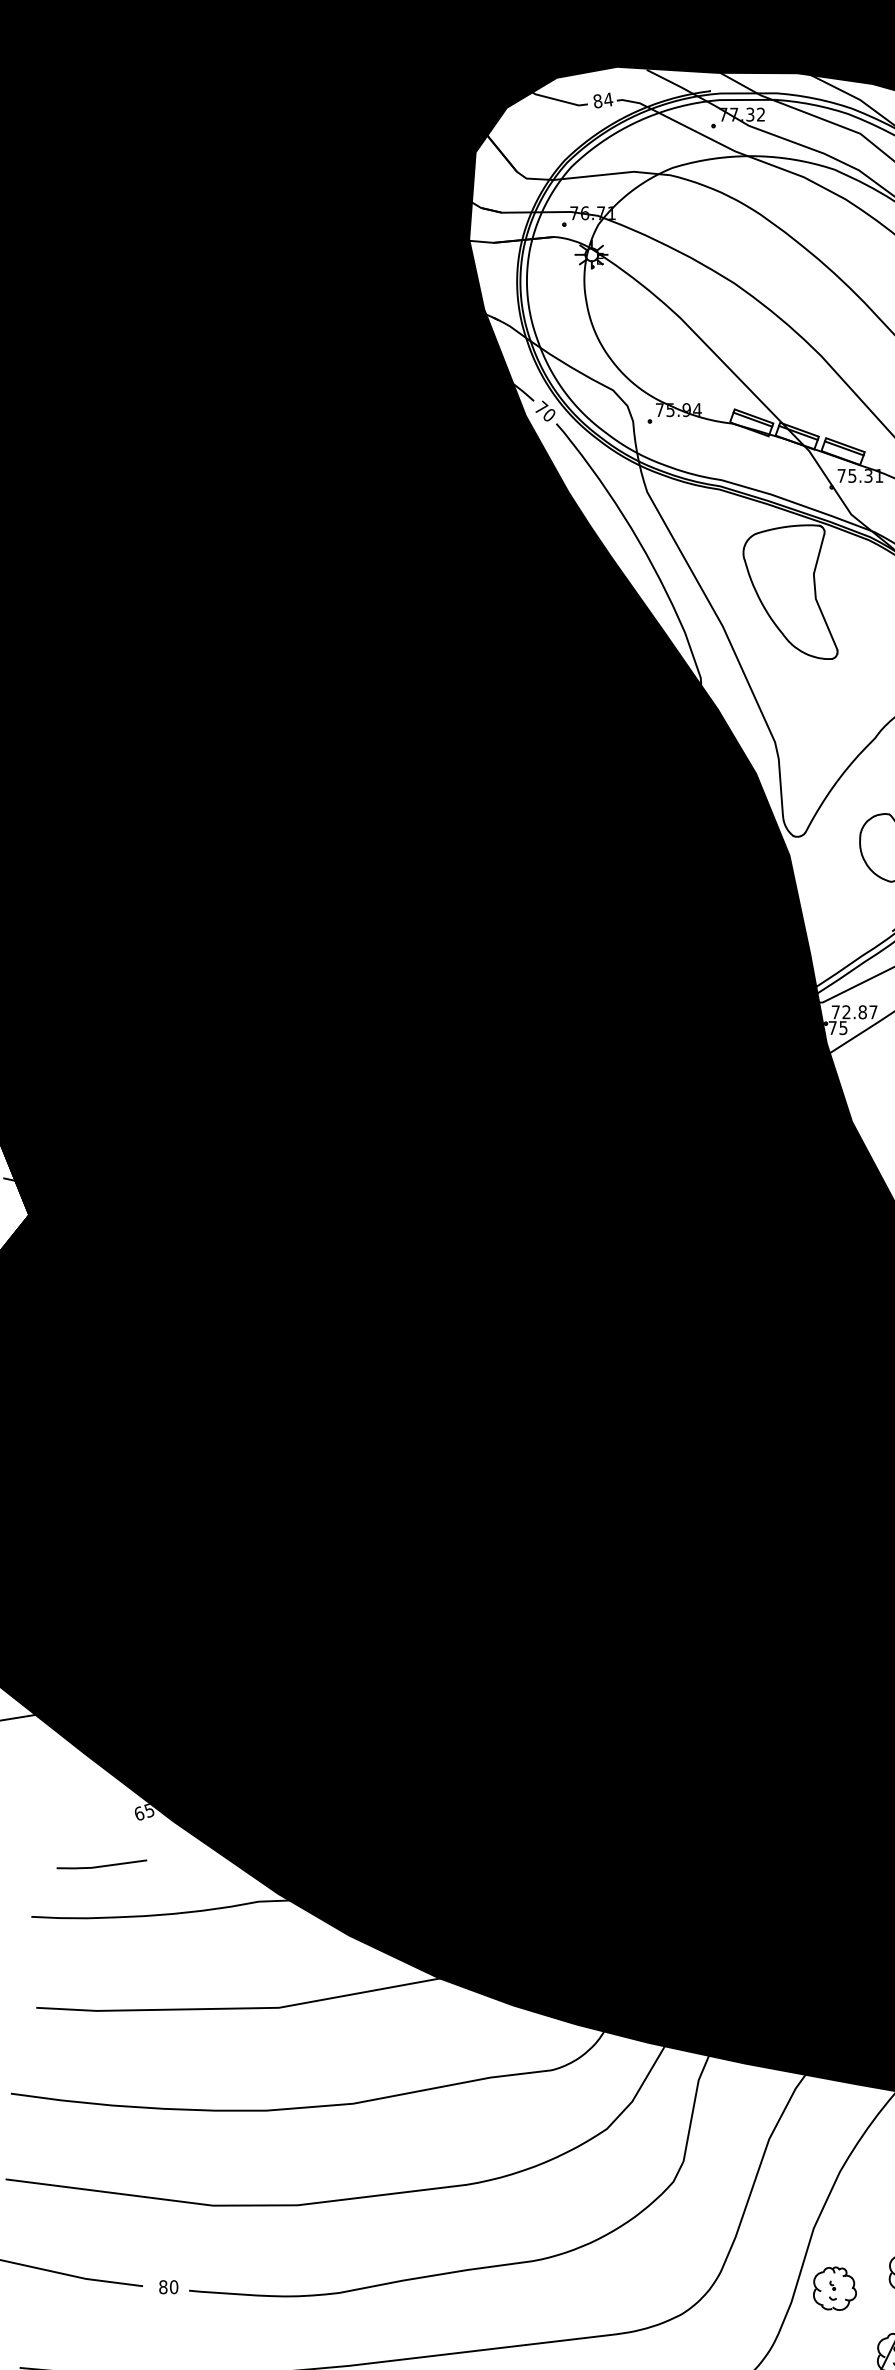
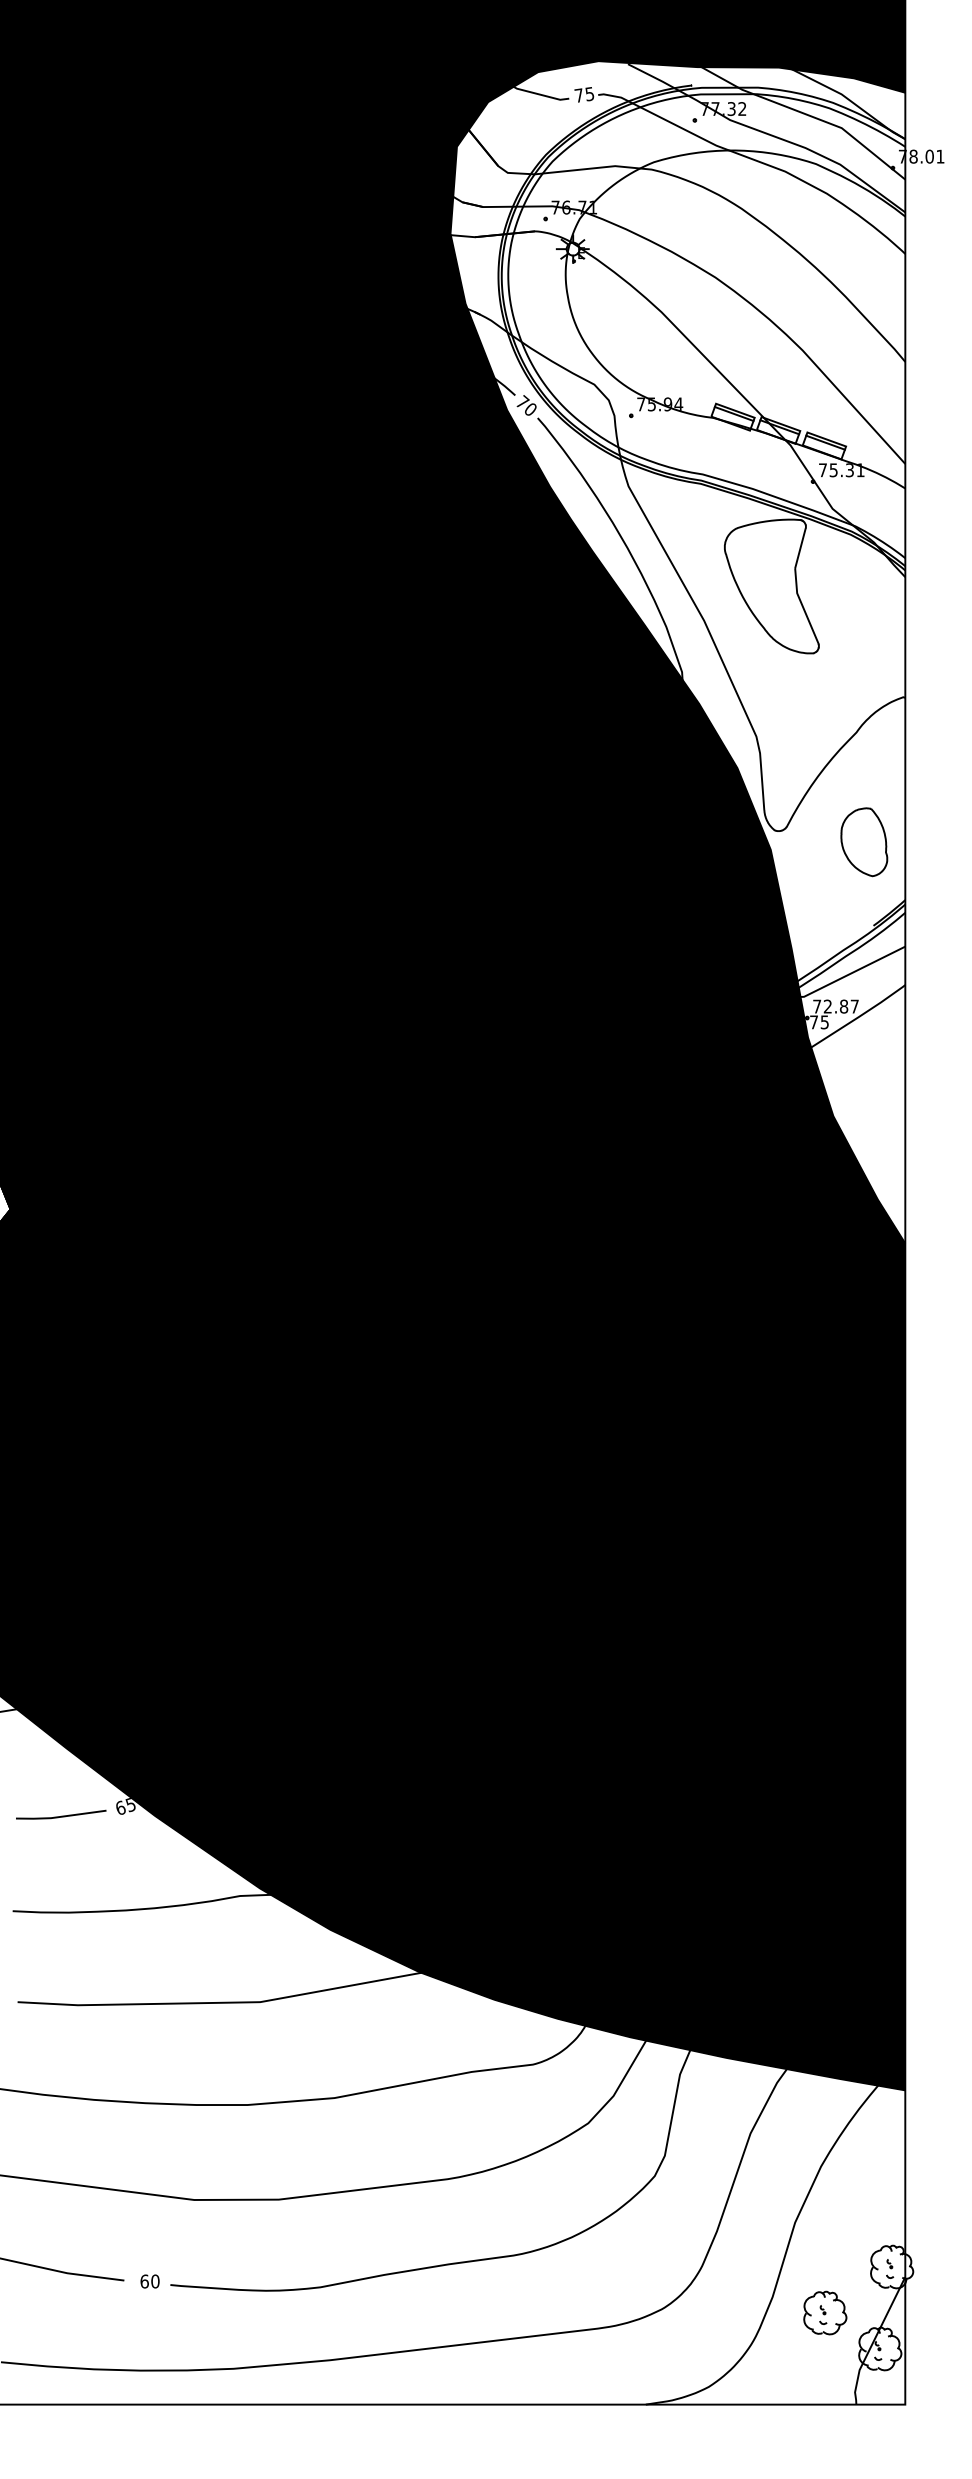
text: (603, 100) -> (584, 94), 84 -> 75
line: (102, 1865) -> (61, 1815), moved
text: (163, 2287) -> (144, 2281), 80 -> 60
part: (835, 2288) -> (825, 2312), moved

